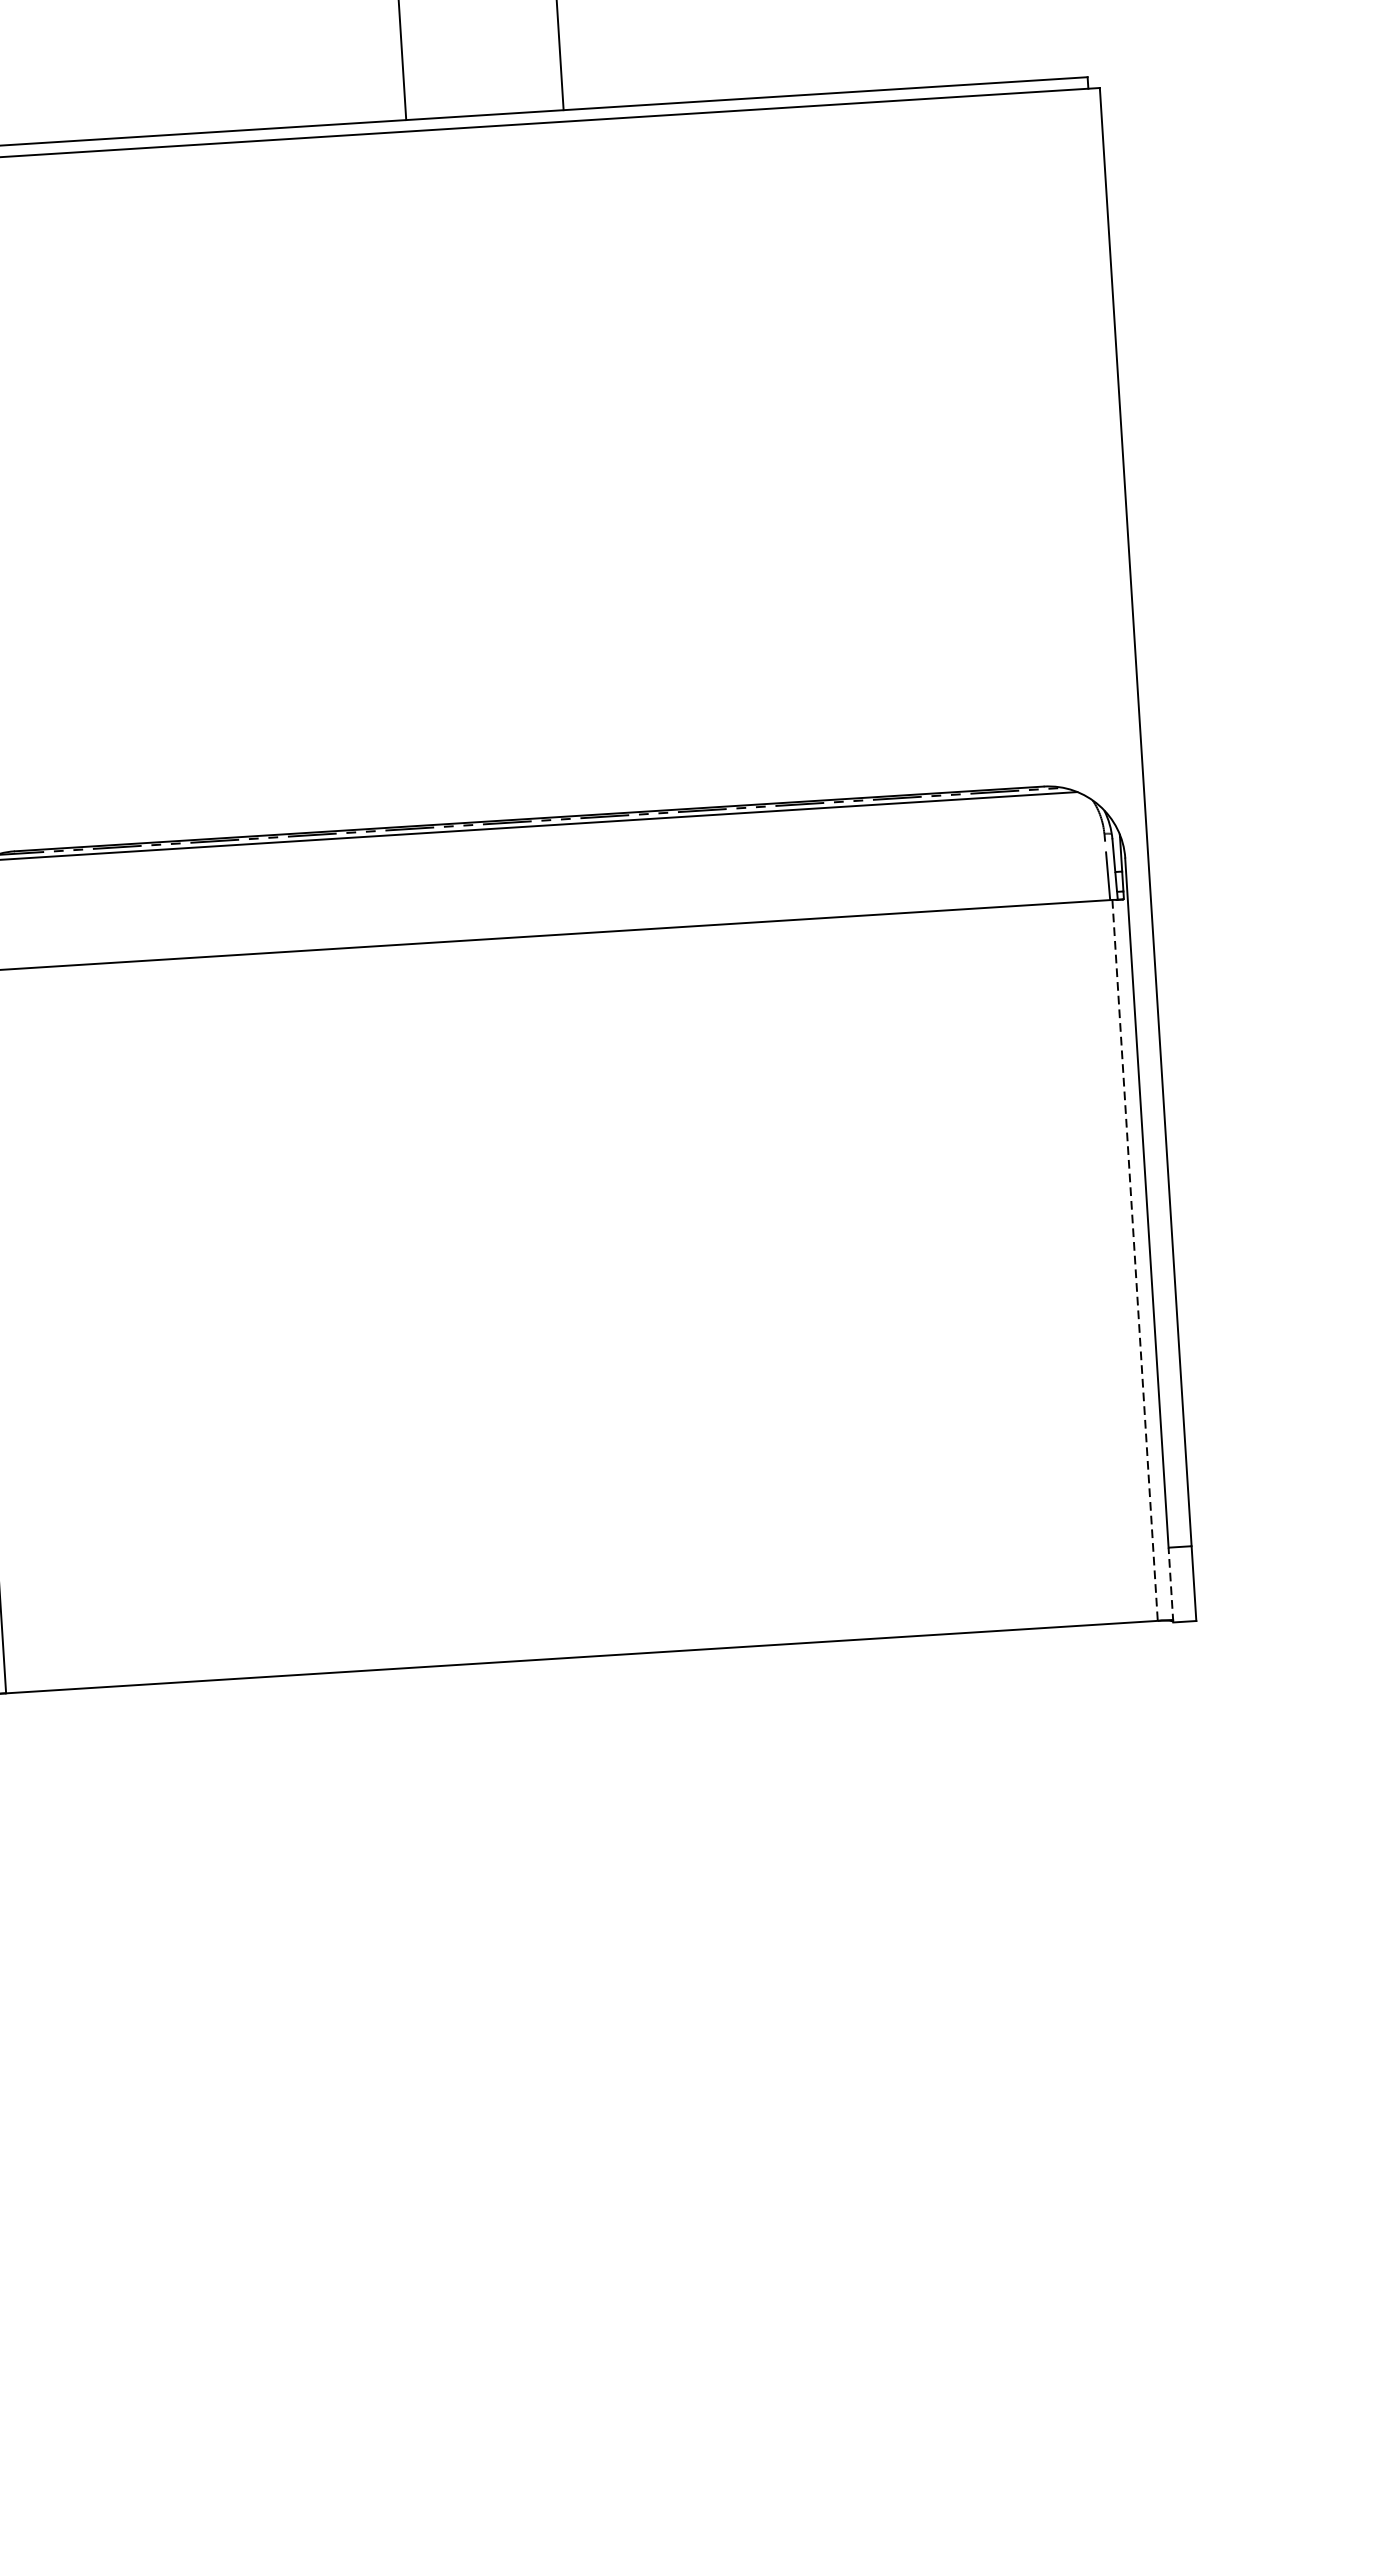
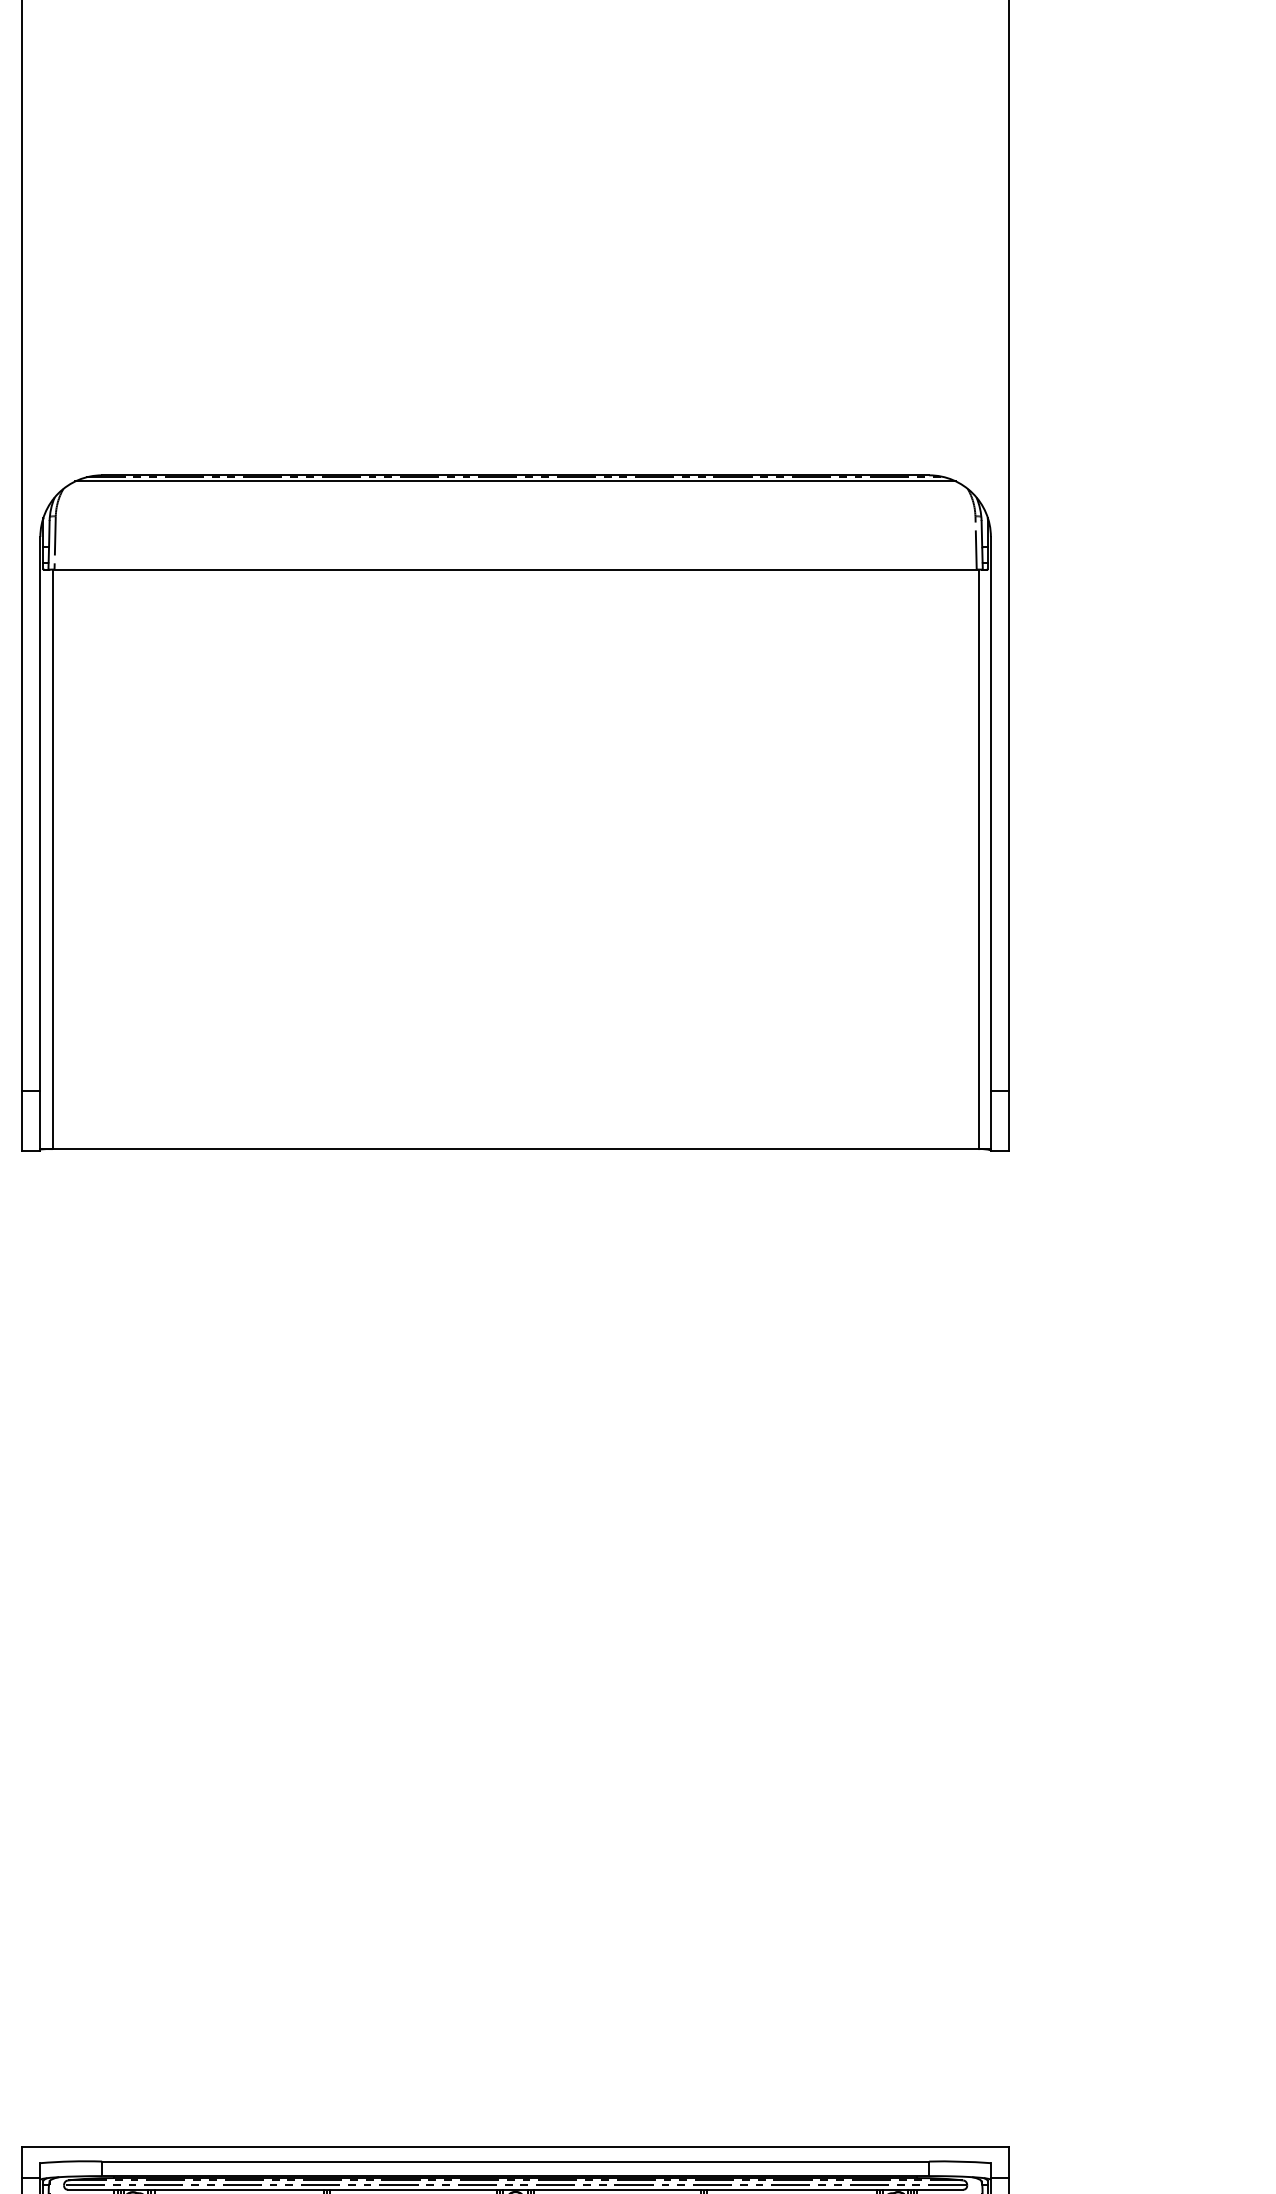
line: (1135, 1260) -> (978, 859), dashed -> solid
line: (1170, 1584) -> (990, 1120), dashed -> solid

